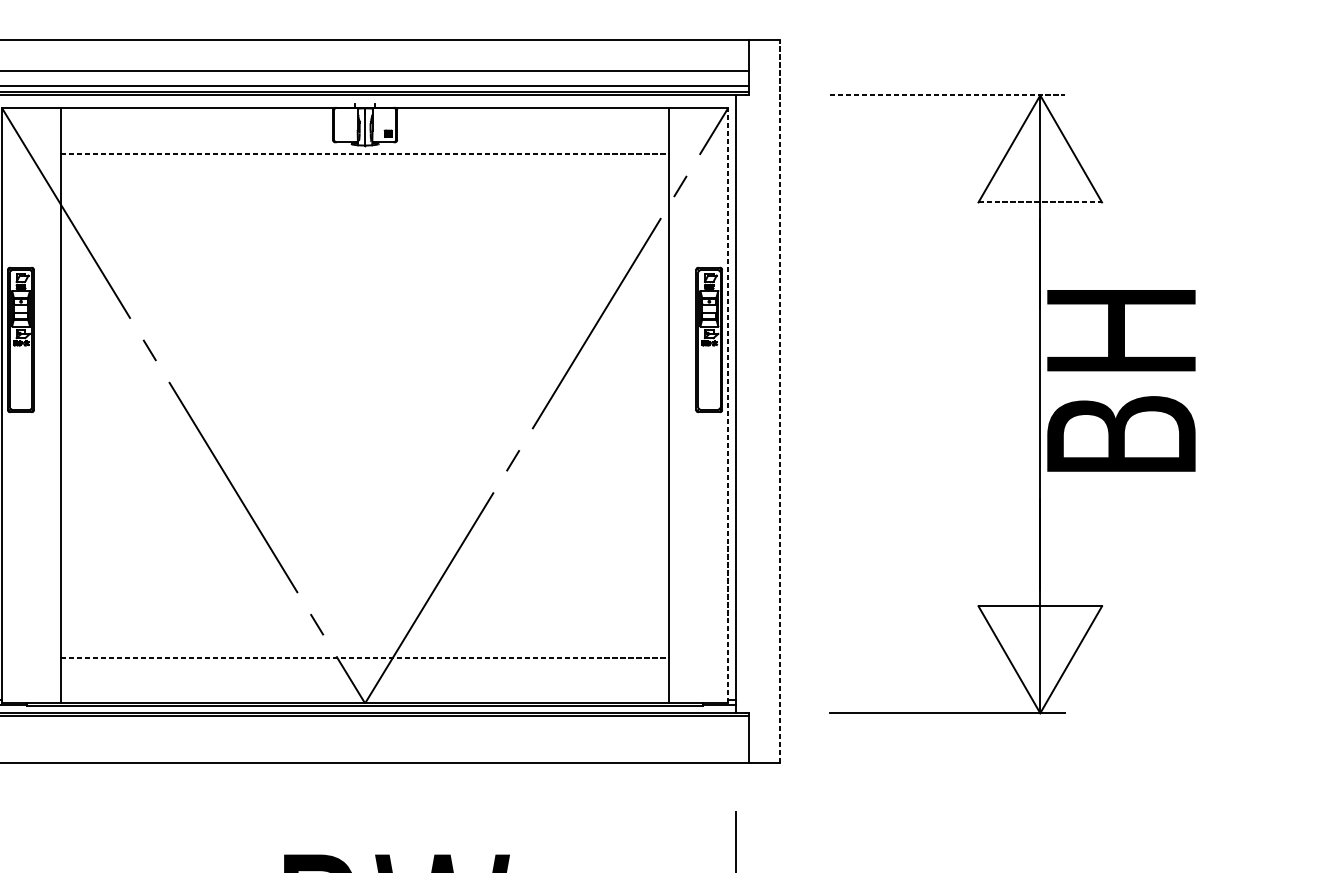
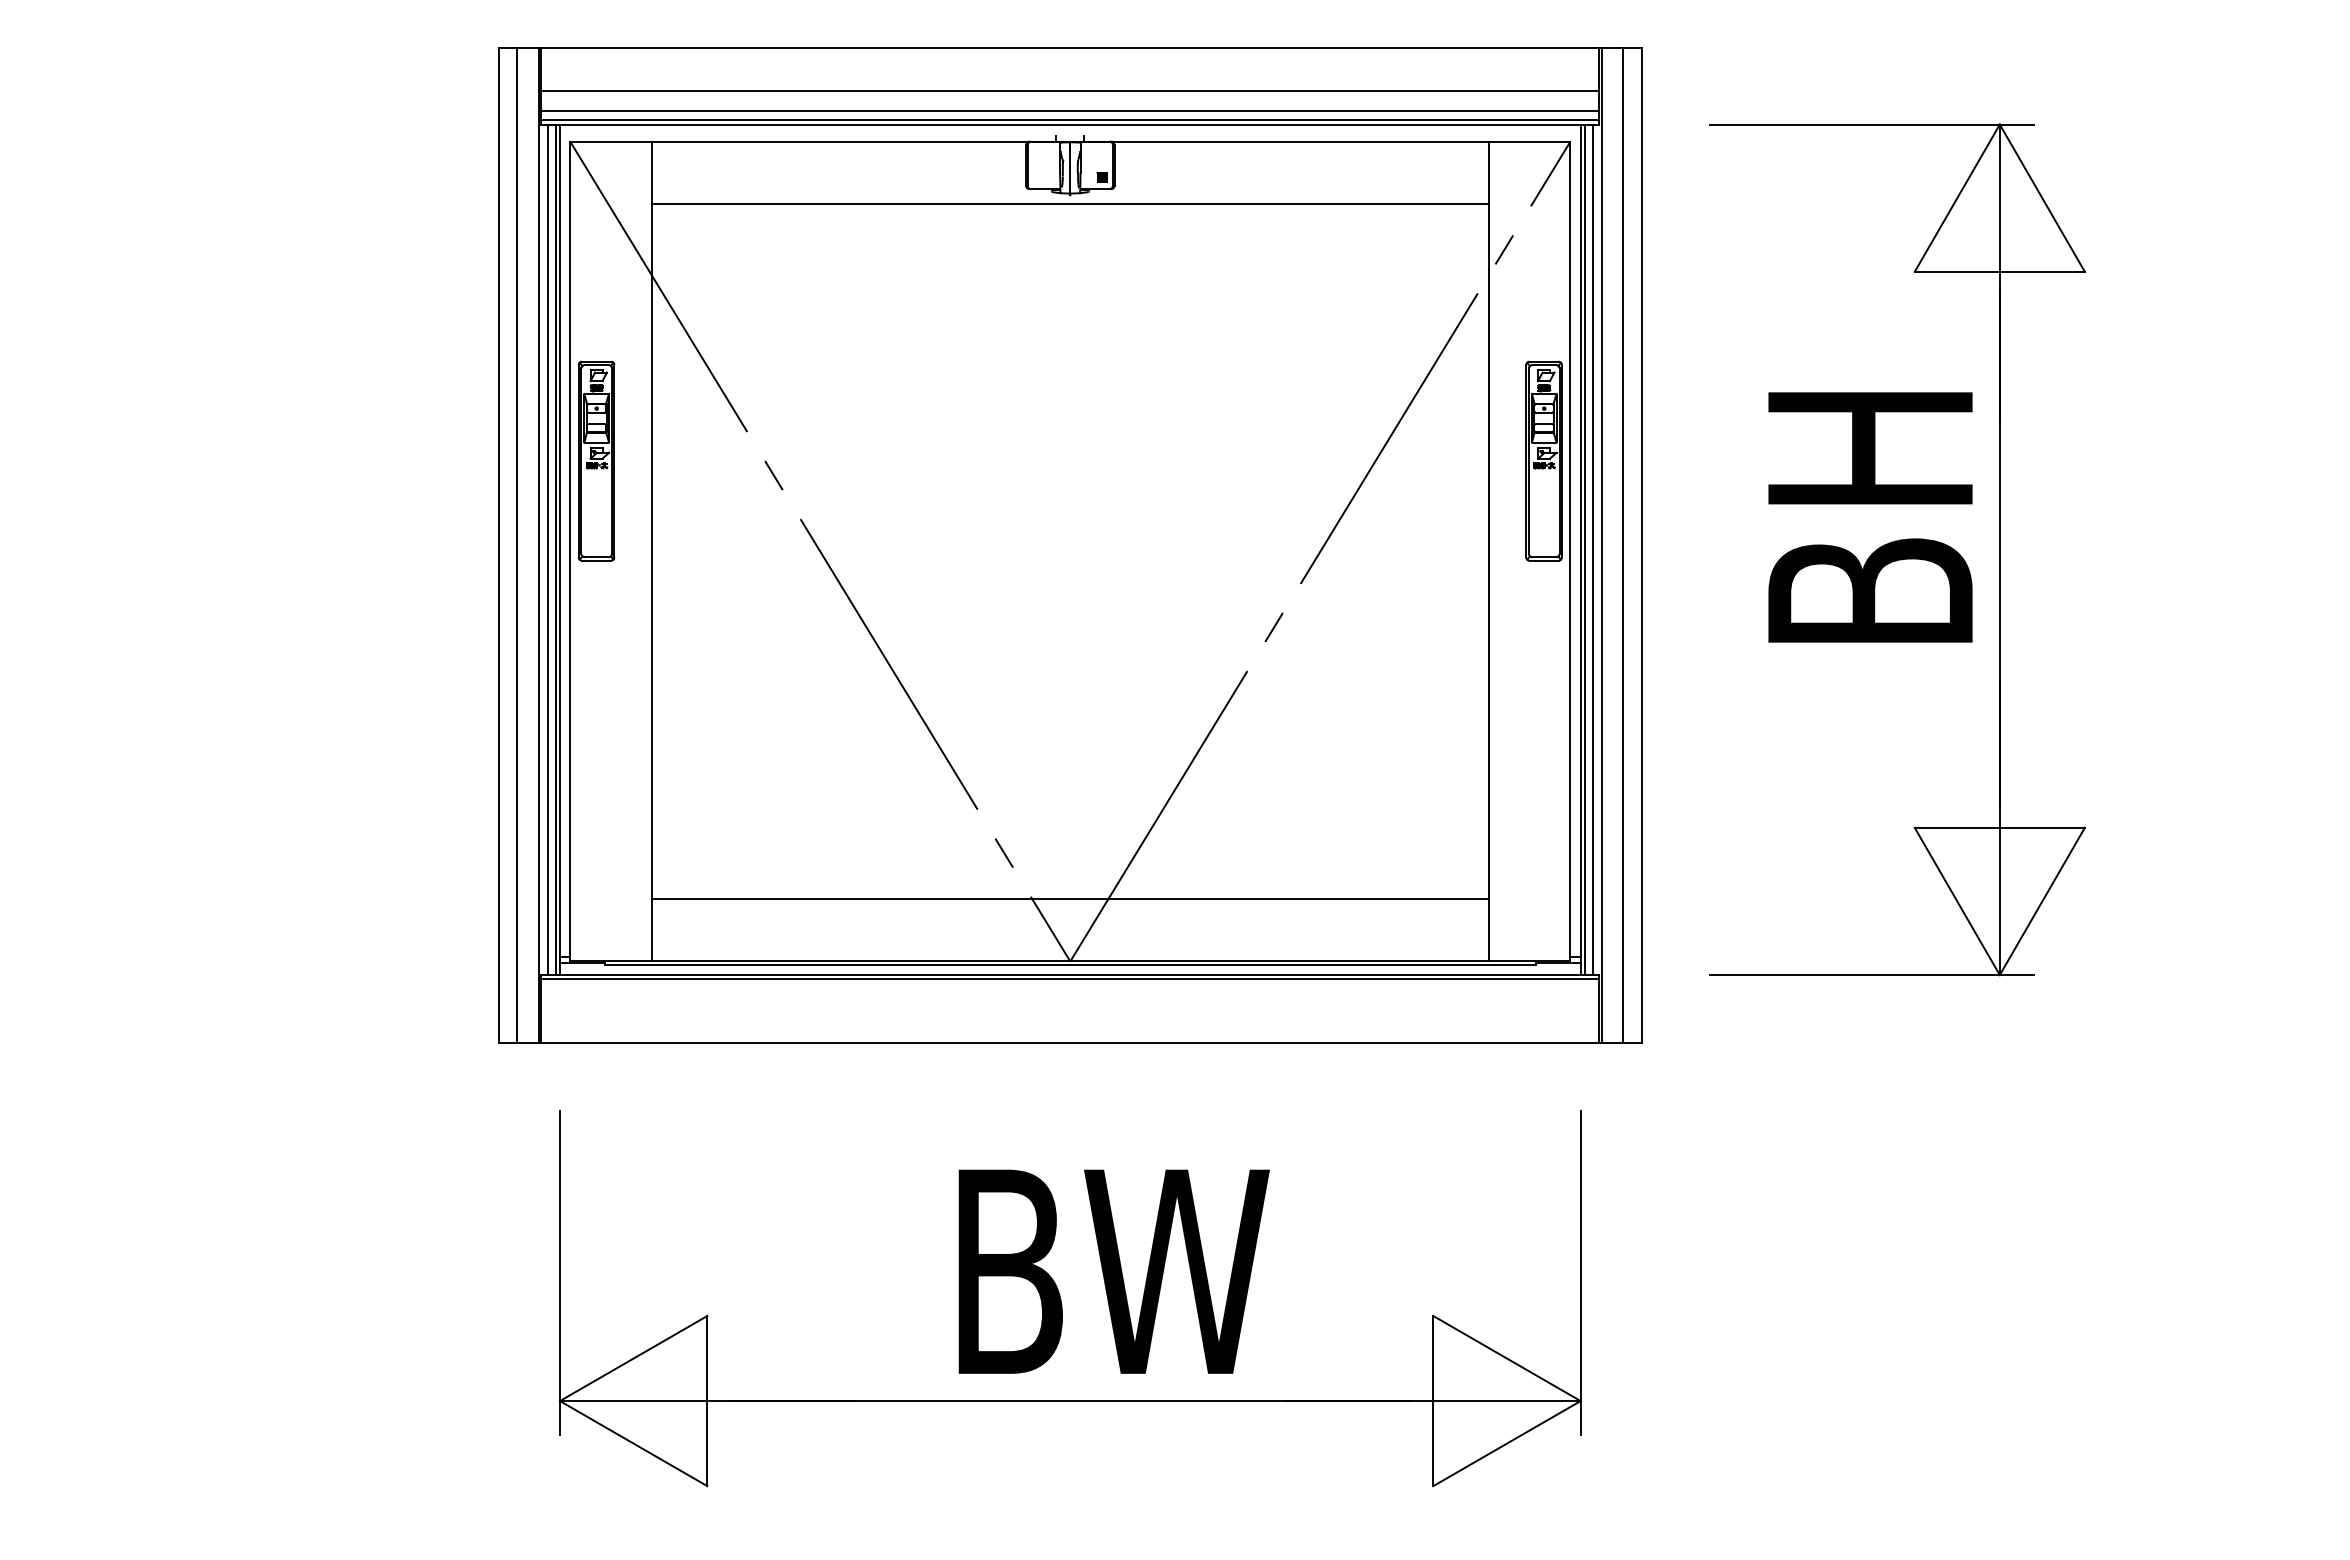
line: (947, 95) -> (1871, 124), dashed -> solid
line: (365, 153) -> (1070, 204), dashed -> solid
line: (1040, 202) -> (2000, 271), dashed -> solid
text: (1121, 380) -> (1870, 517), moved
line: (751, 401) -> (1602, 545), added
line: (766, 401) -> (1623, 545), added
line: (780, 401) -> (1641, 545), dashed -> solid
line: (739, 404) -> (1585, 549), added
line: (744, 404) -> (1592, 549), added
line: (728, 405) -> (1570, 551), dashed -> solid
line: (365, 657) -> (1070, 898), dashed -> solid

